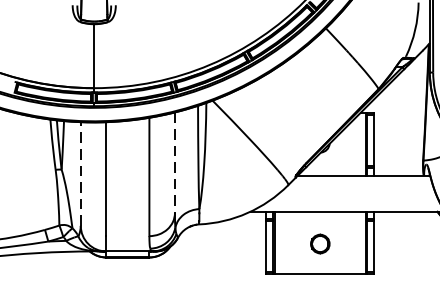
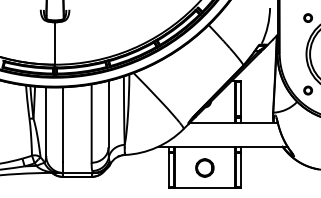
line: (174, 163) -> (108, 114), dashed -> solid
line: (81, 173) -> (46, 121), dashed -> solid
circle: (319, 243) -> (204, 167), size x1.43

